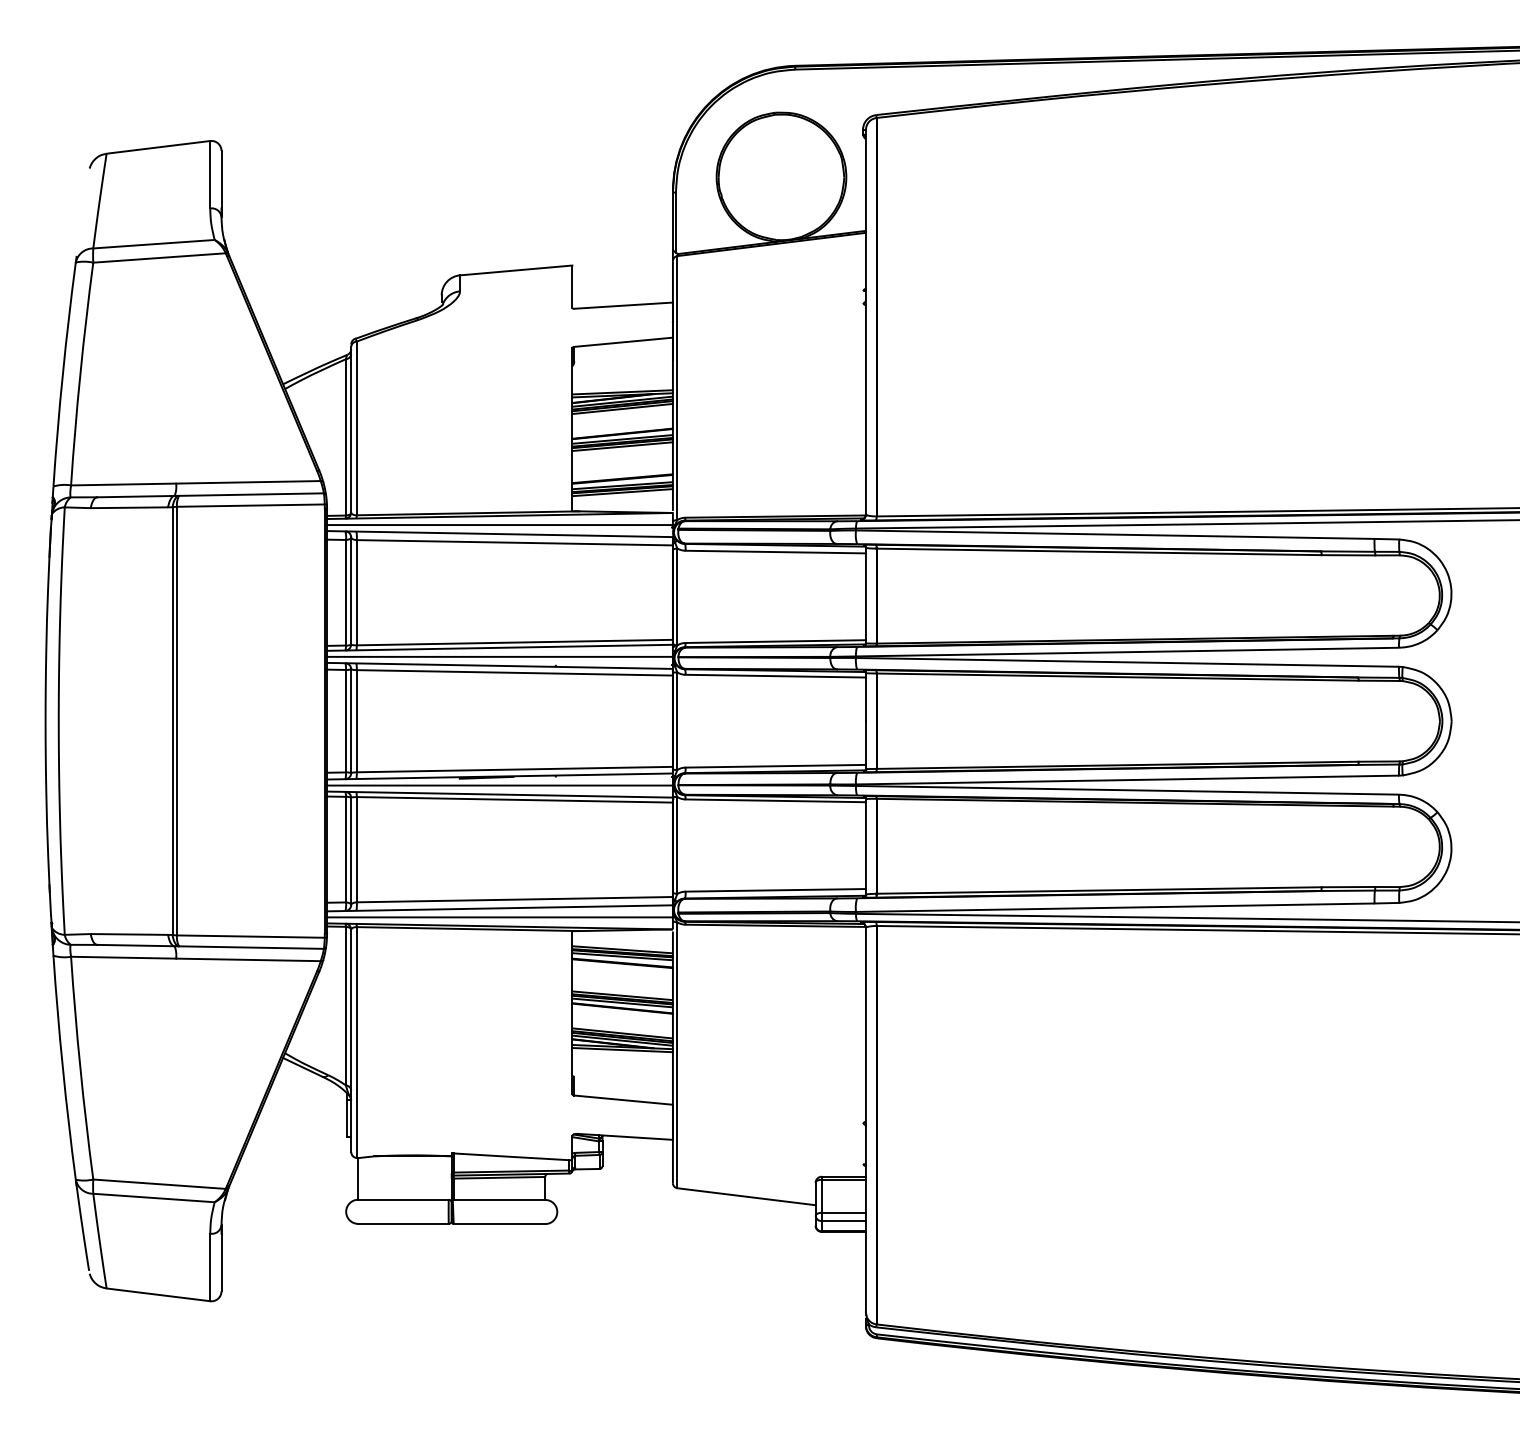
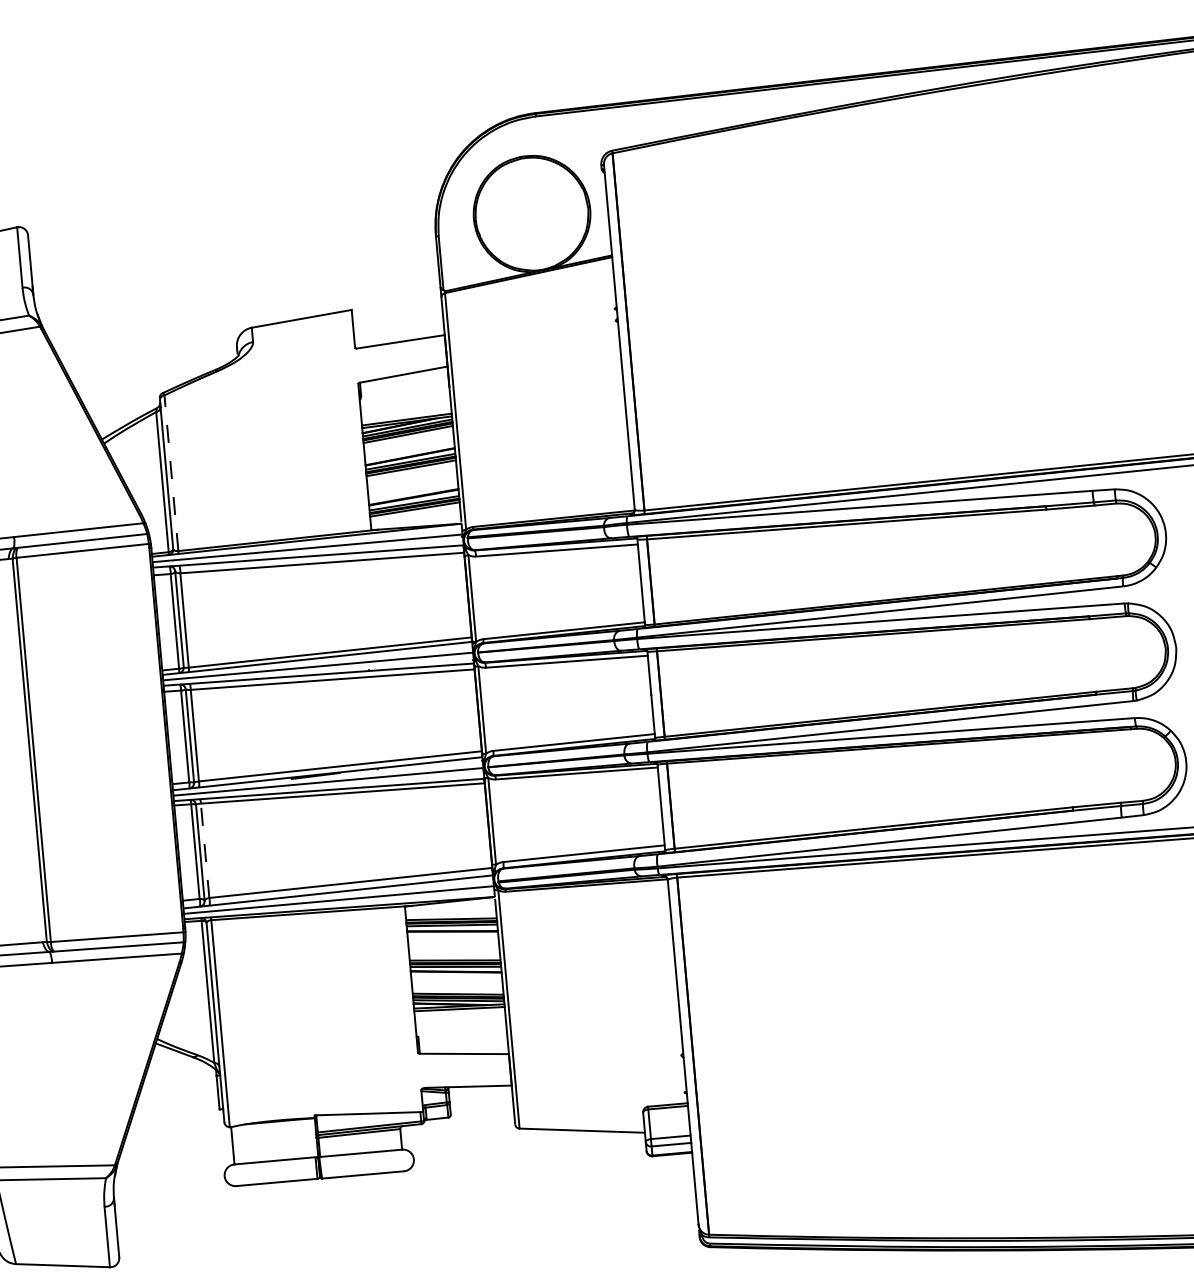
line: (356, 428) -> (171, 473), solid -> dashed
line: (356, 849) -> (204, 850), solid -> dashed

